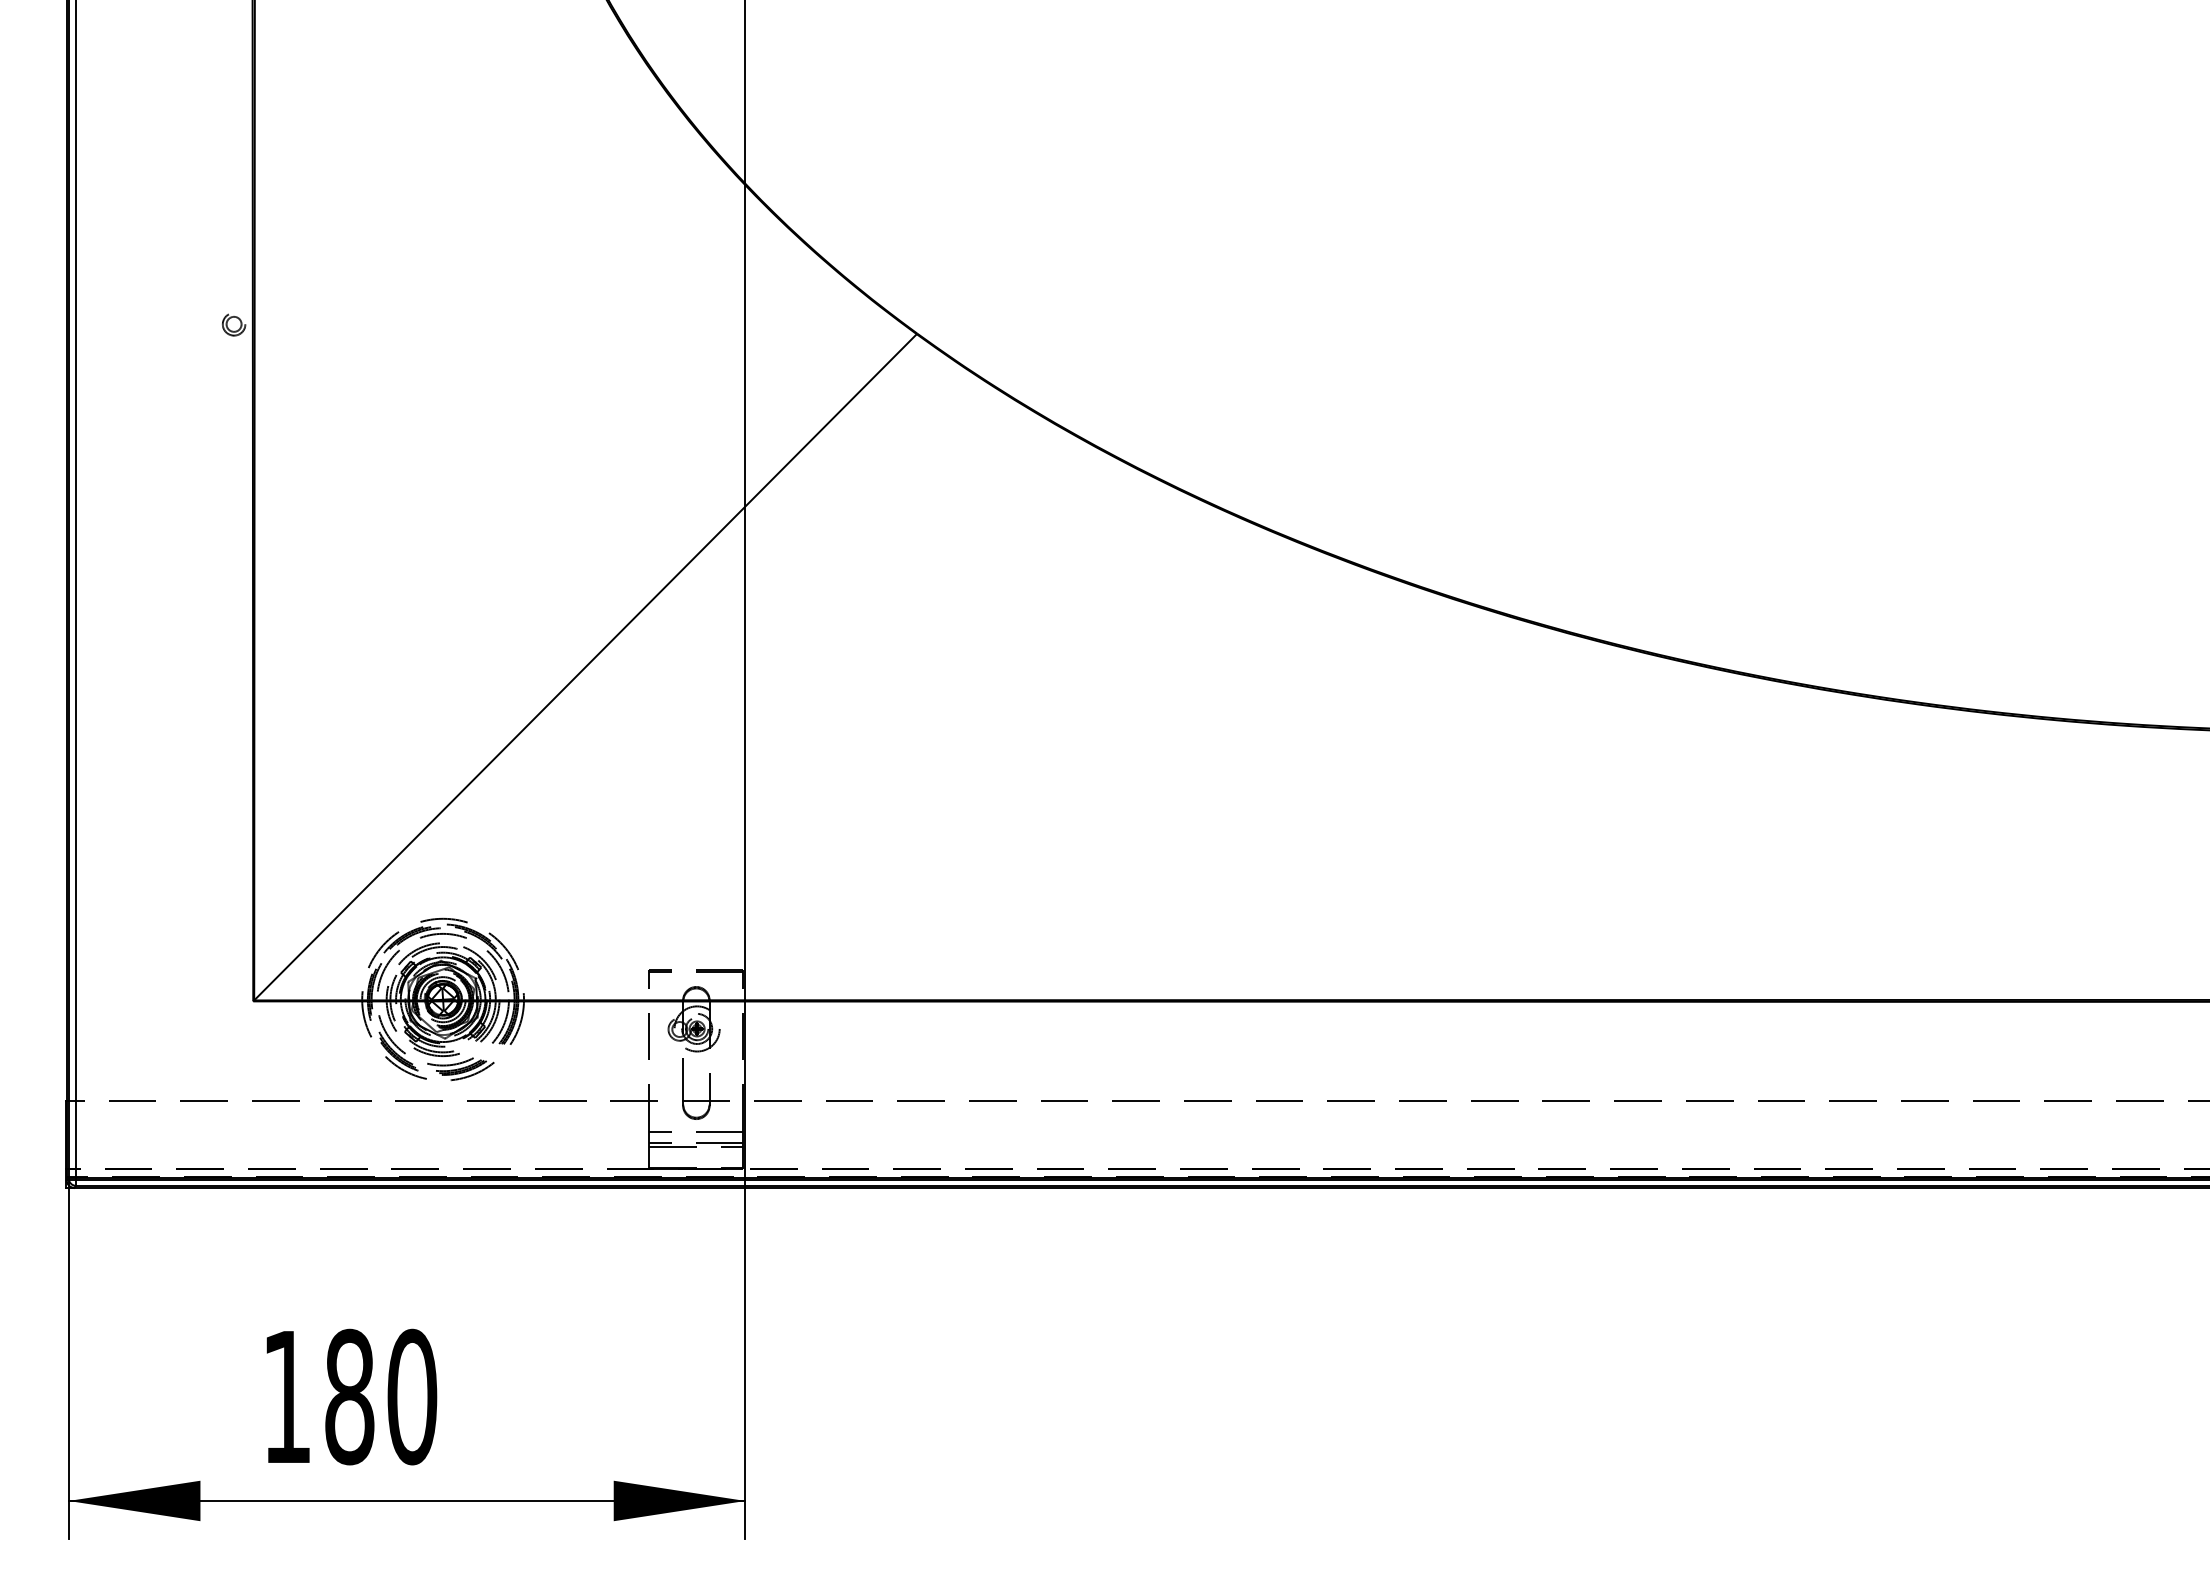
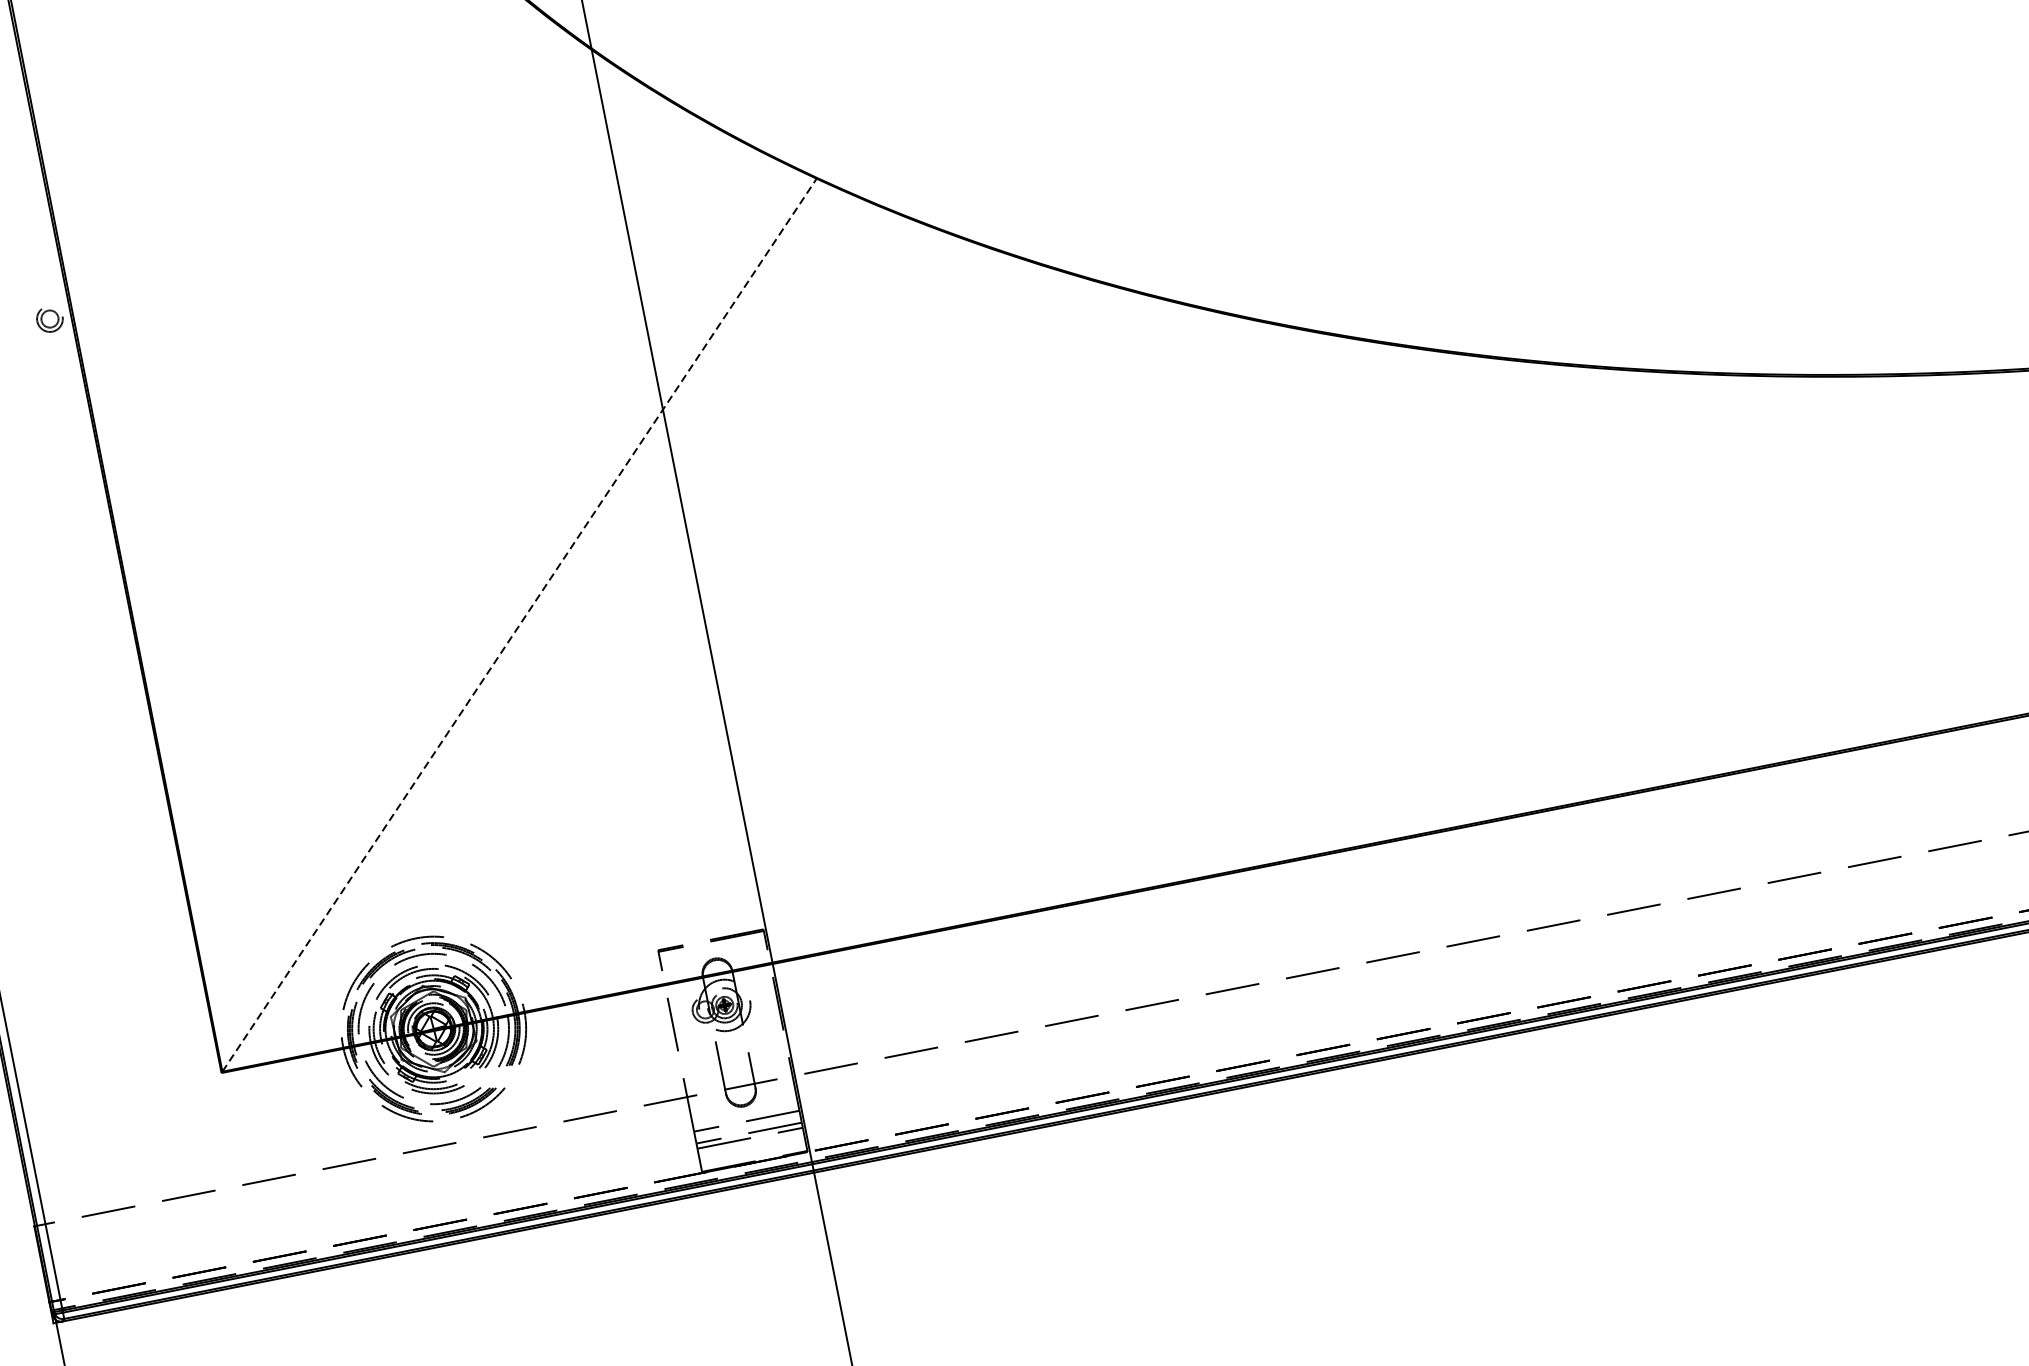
line: (585, 667) -> (519, 625), solid -> dashed

